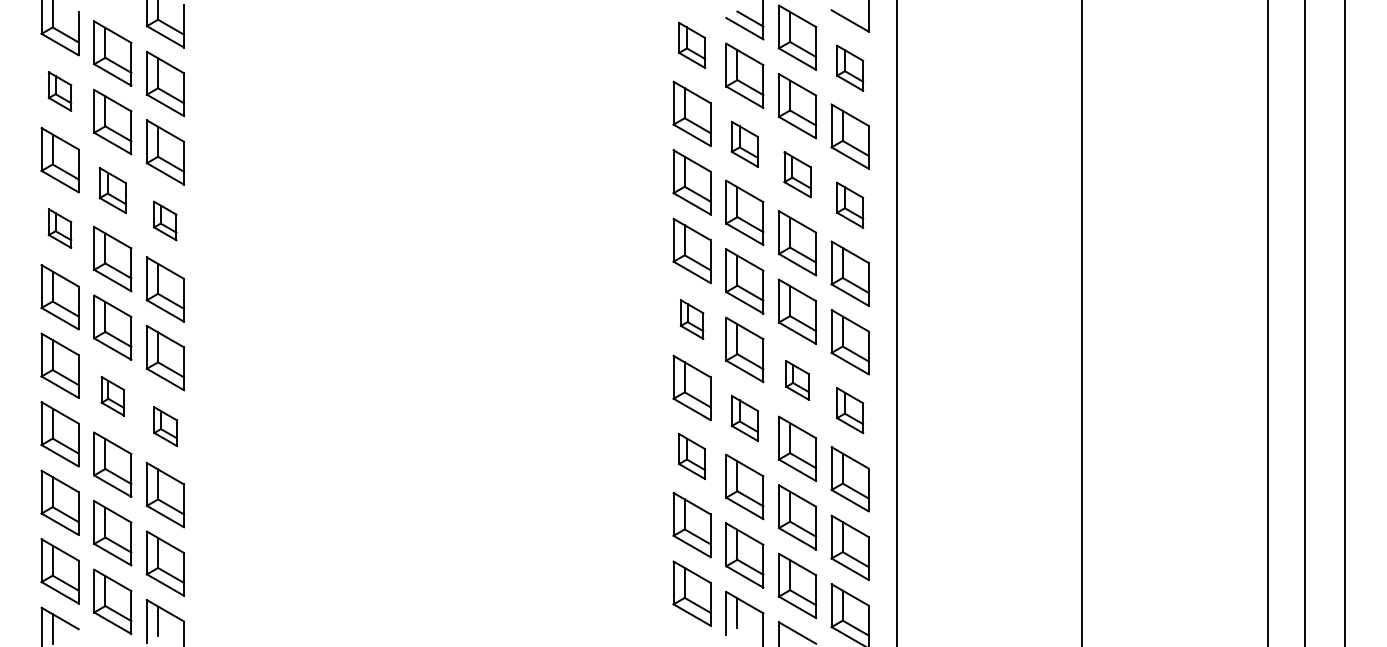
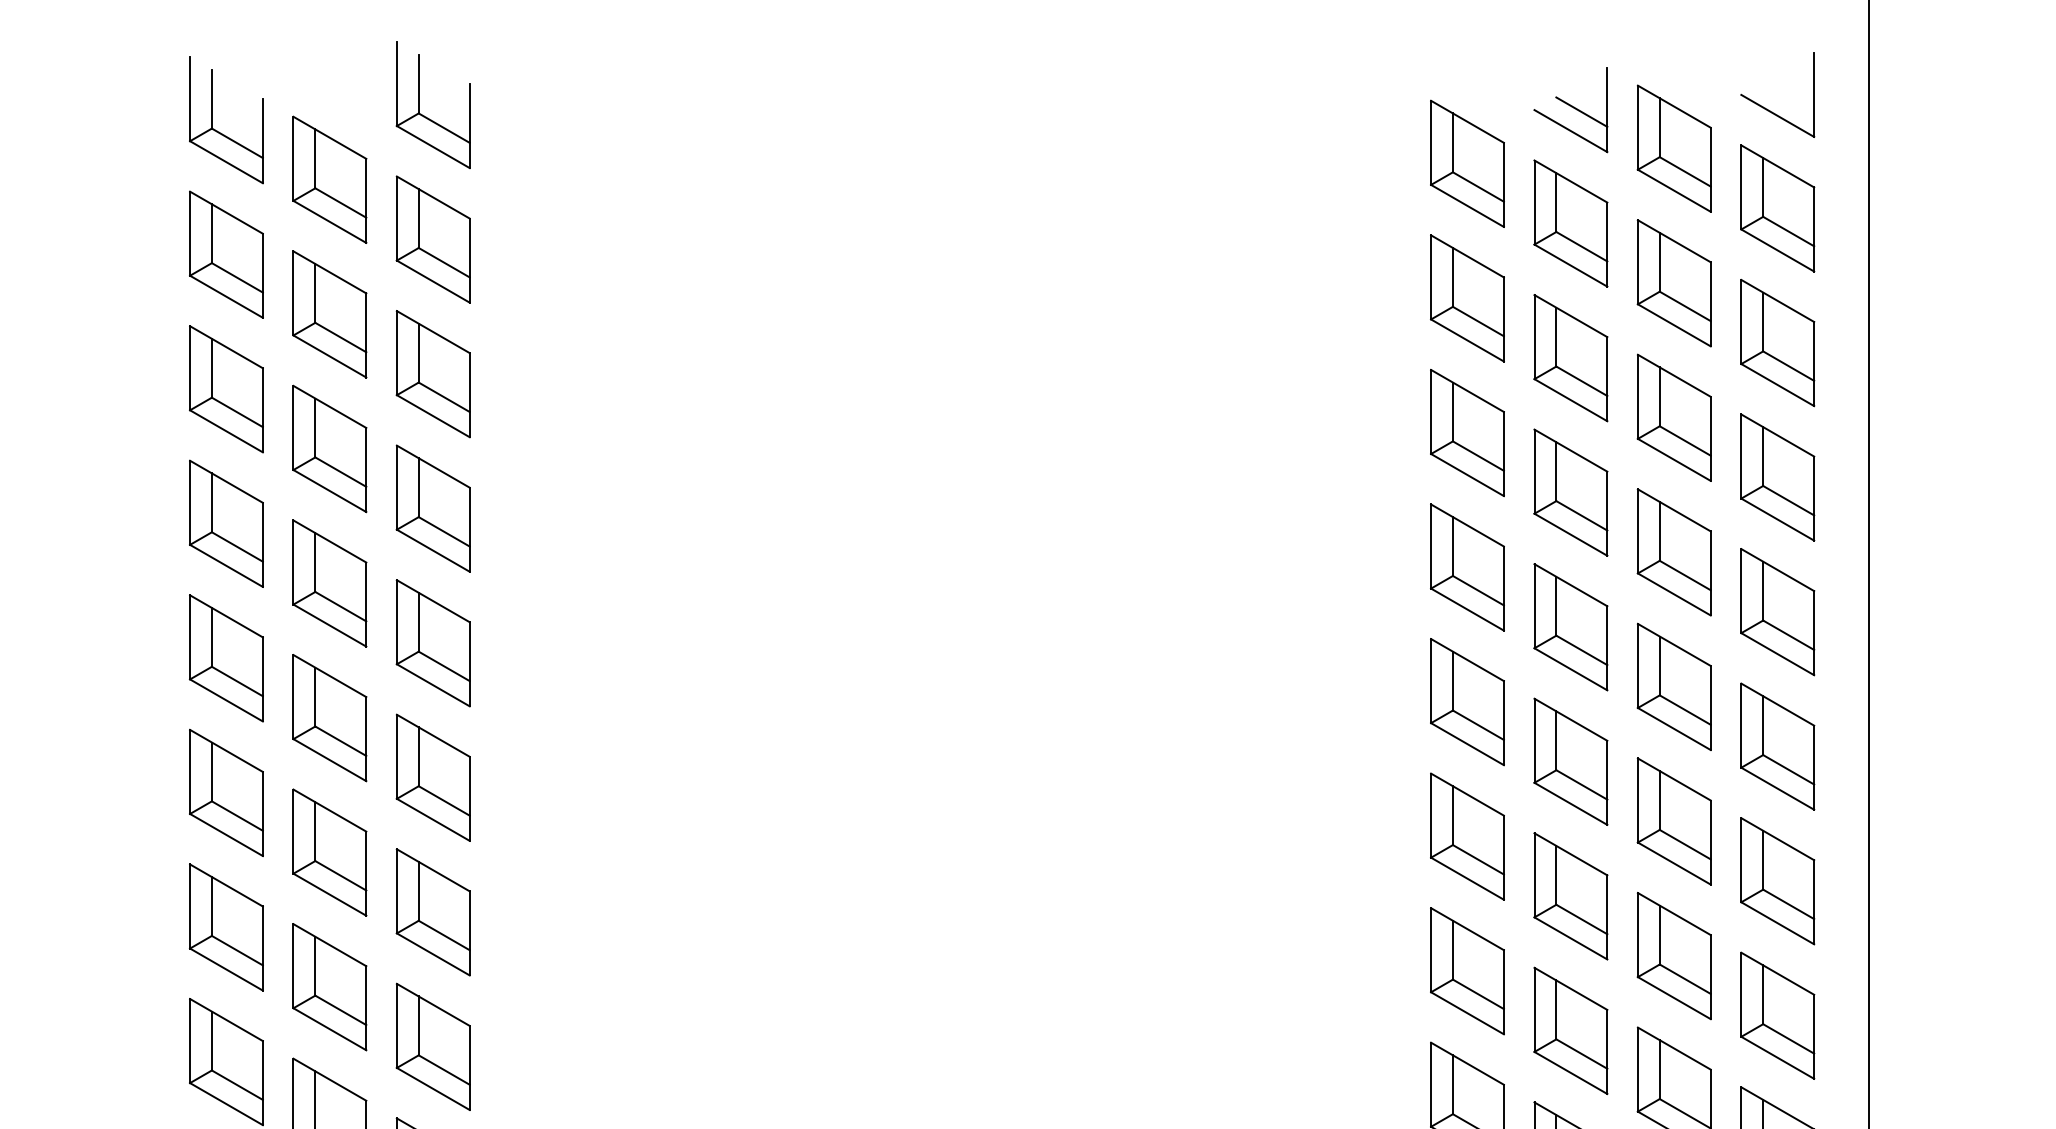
part: (691, 45) -> (1466, 164), size x1.43
part: (849, 68) -> (1776, 209), size x1.43
part: (59, 91) -> (225, 254), size x1.67
part: (744, 144) -> (1570, 358), size x1.43
part: (797, 174) -> (1674, 417), size x1.43
part: (112, 190) -> (329, 448), size x1.43
part: (849, 205) -> (1776, 478), size x1.43
part: (164, 220) -> (431, 507), size x1.67
part: (59, 228) -> (225, 523), size x1.67
part: (691, 319) -> (1466, 702), size x1.67
part: (797, 380) -> (1674, 821), size x1.67
part: (112, 396) -> (329, 853), size x1.67
part: (849, 410) -> (1776, 880), size x1.43
part: (744, 418) -> (1570, 896), size x1.43
part: (165, 426) -> (433, 912), size x1.67
part: (691, 456) -> (1466, 971), size x1.43

